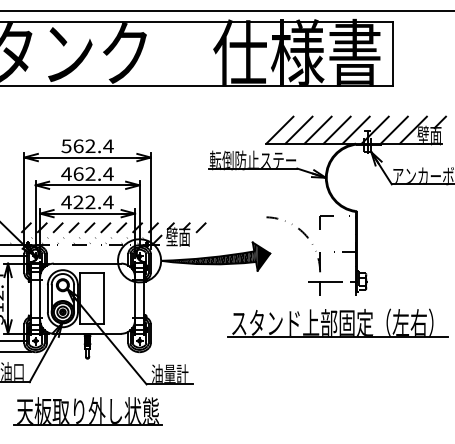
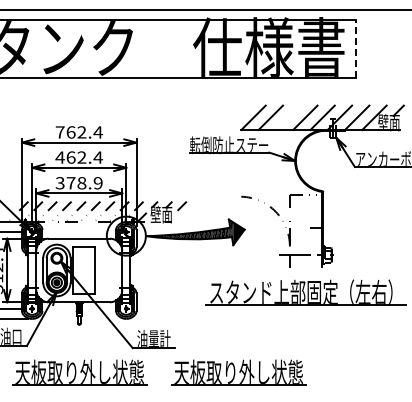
line: (393, 53) -> (356, 48), solid -> dashed
line: (317, 129) -> (287, 117), removed
text: (65, 146) -> (59, 132), 562.4 -> 762.4
text: (87, 202) -> (79, 183), 422.4 -> 378.9
part: (263, 411) -> (238, 372), added

